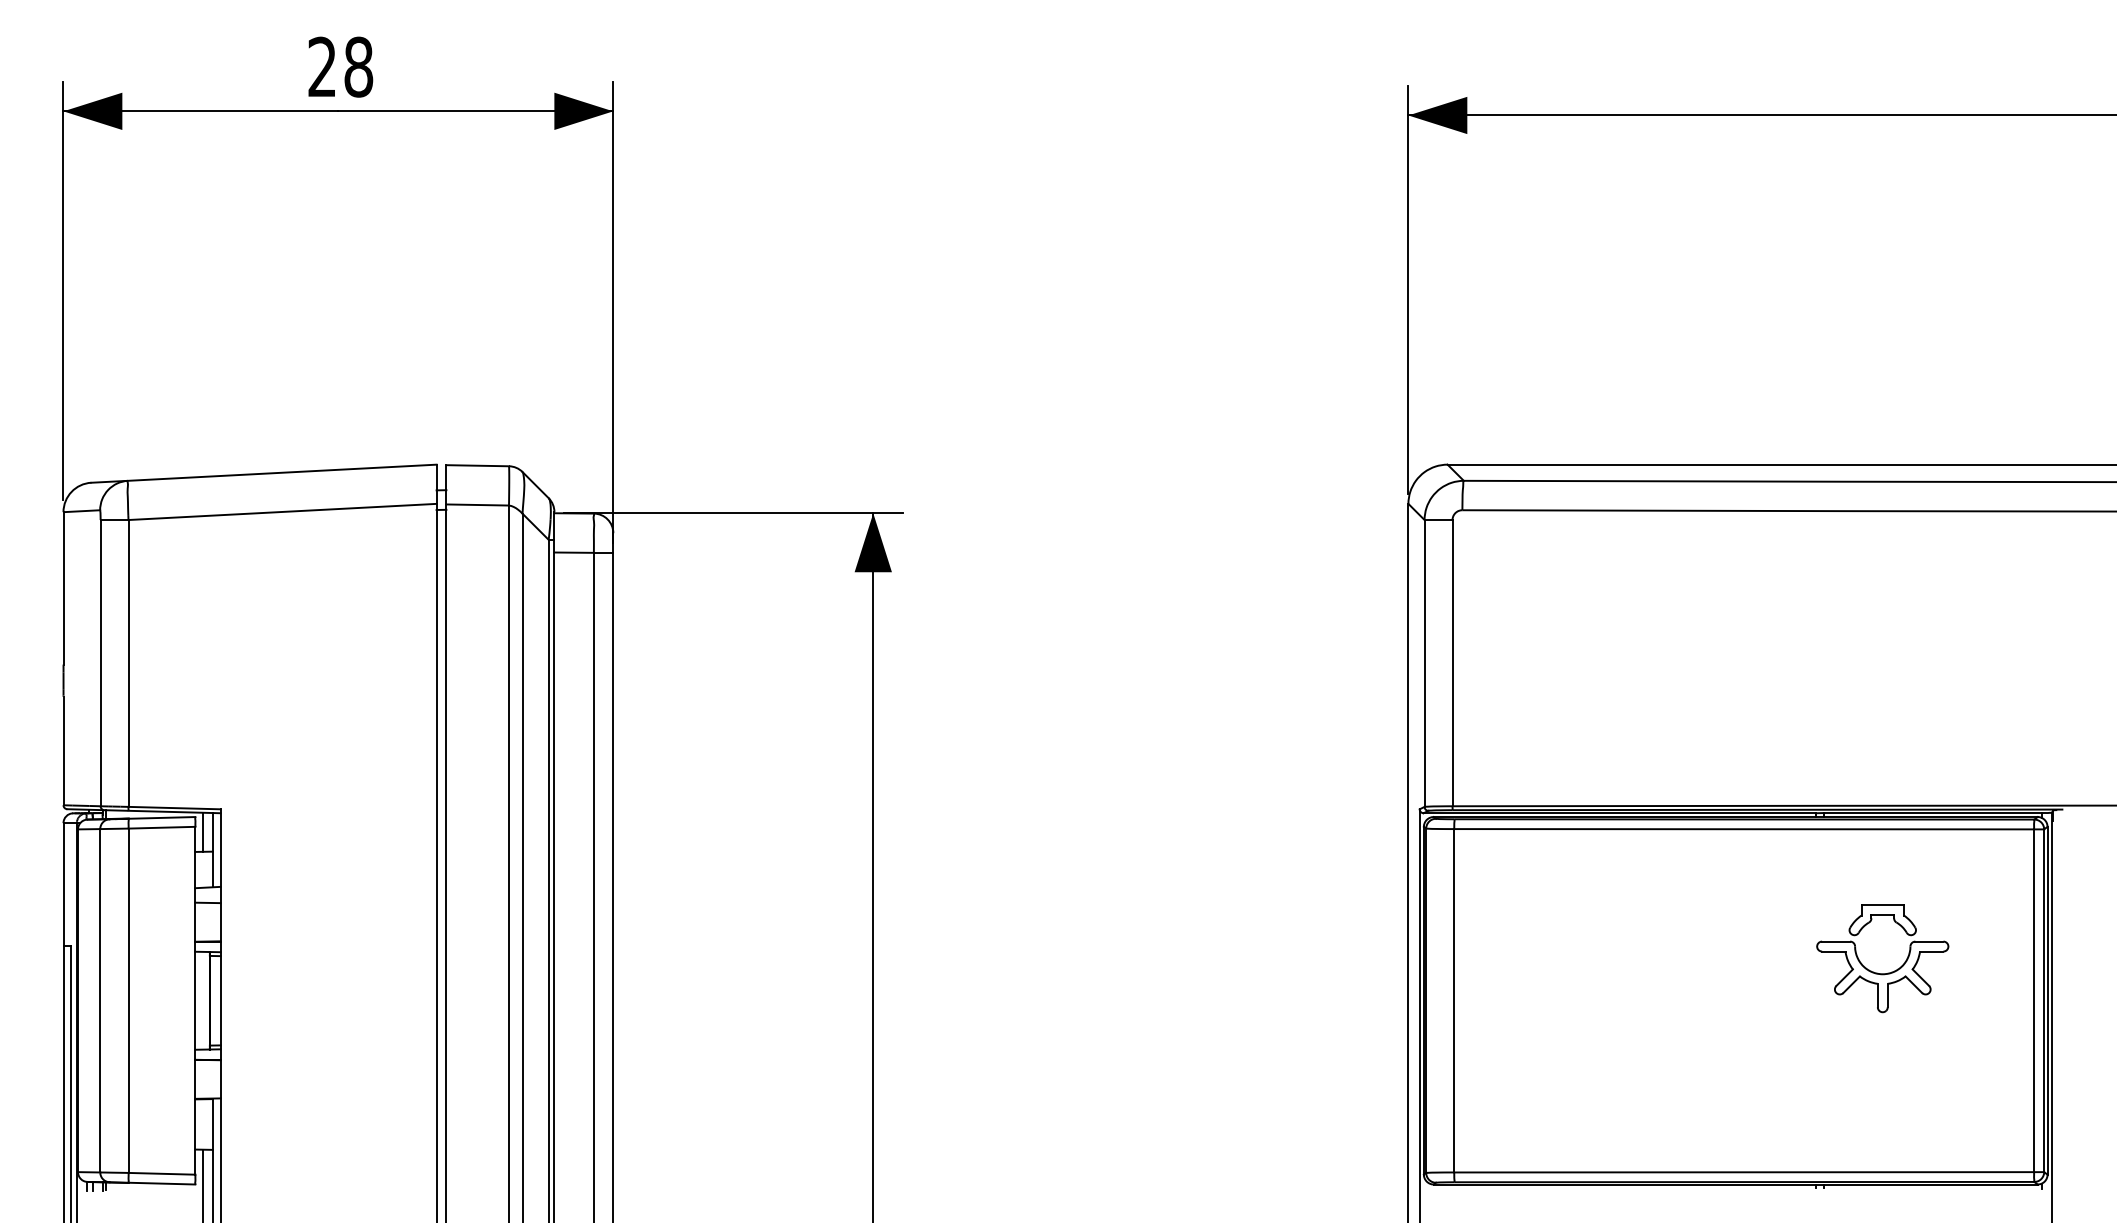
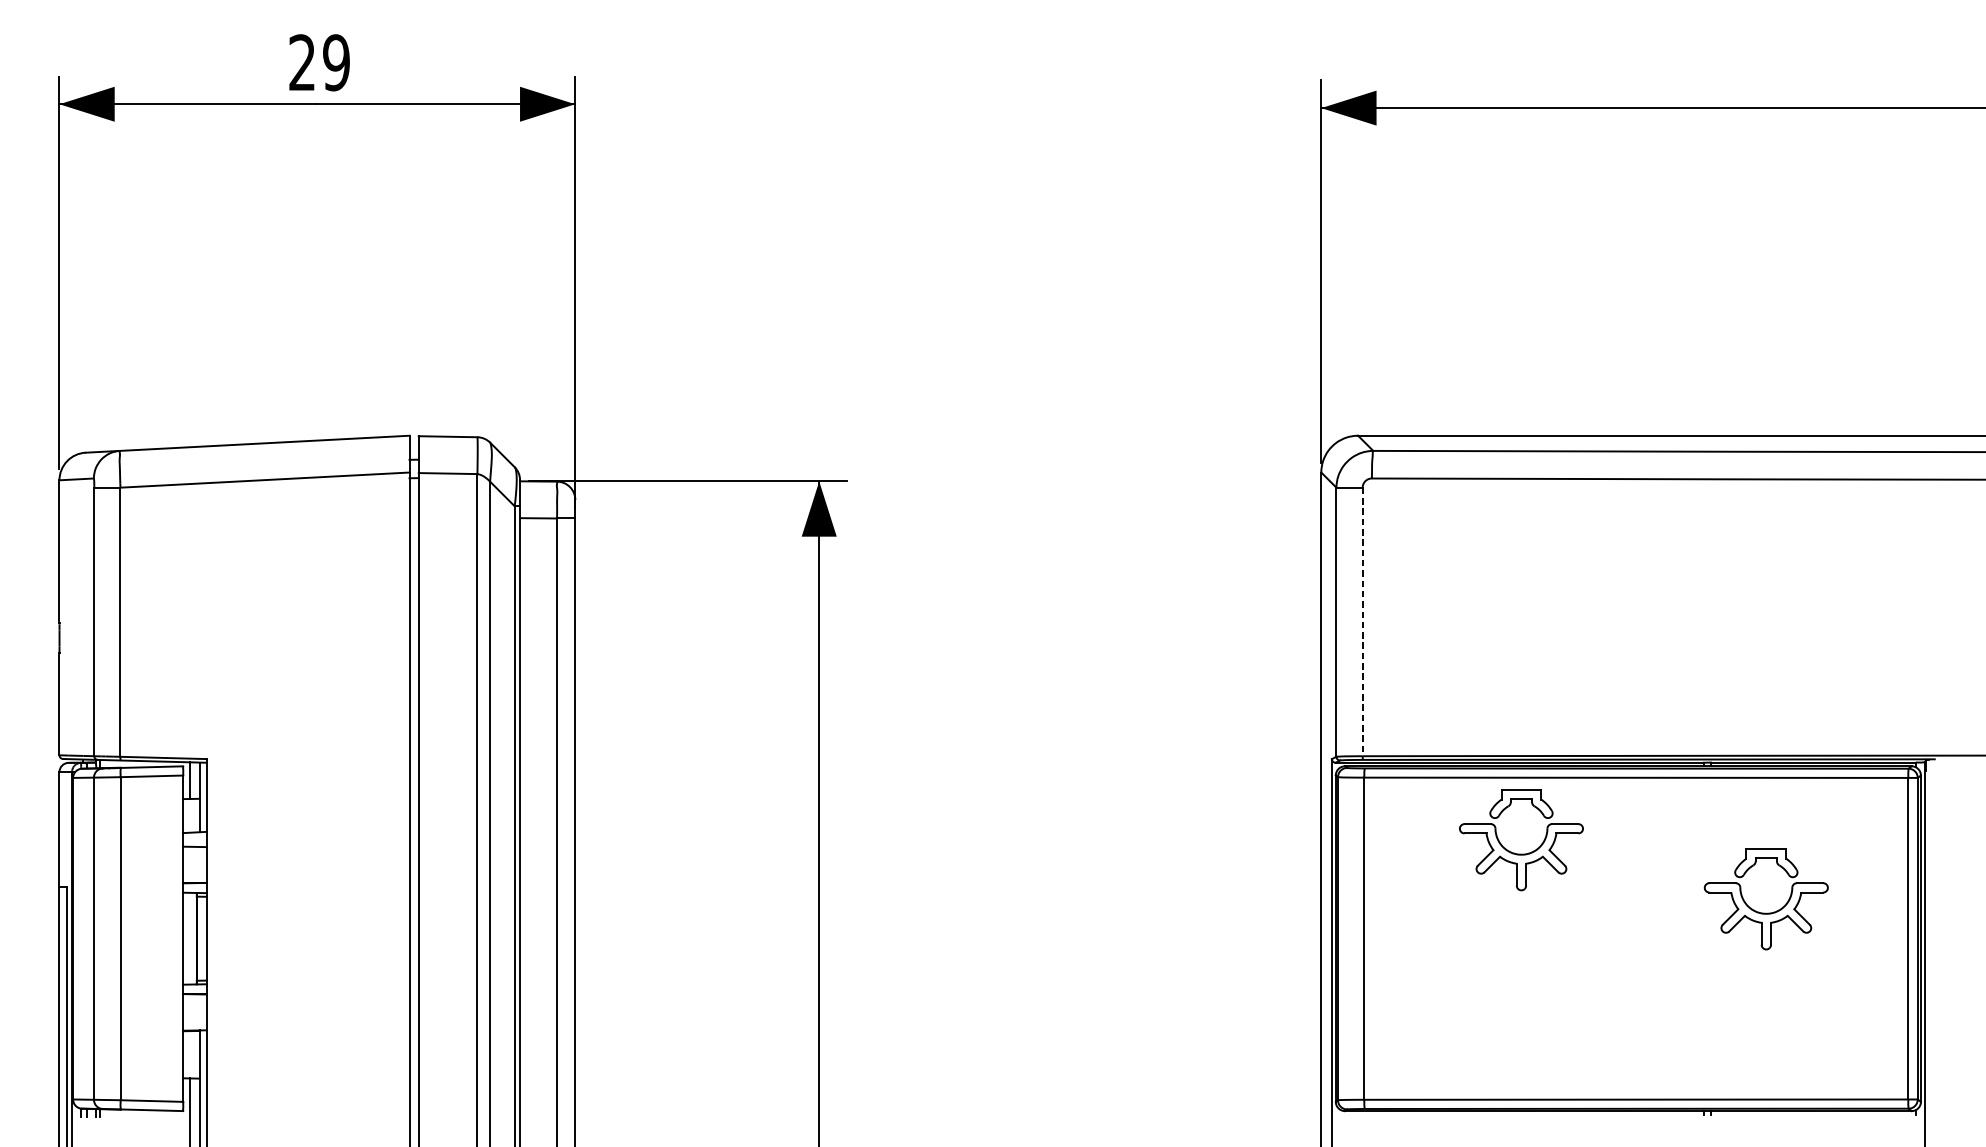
text: (358, 66) -> (336, 62), 28 -> 29
line: (1452, 663) -> (1362, 622), solid -> dashed
part: (1616, 909) -> (1516, 853), added

